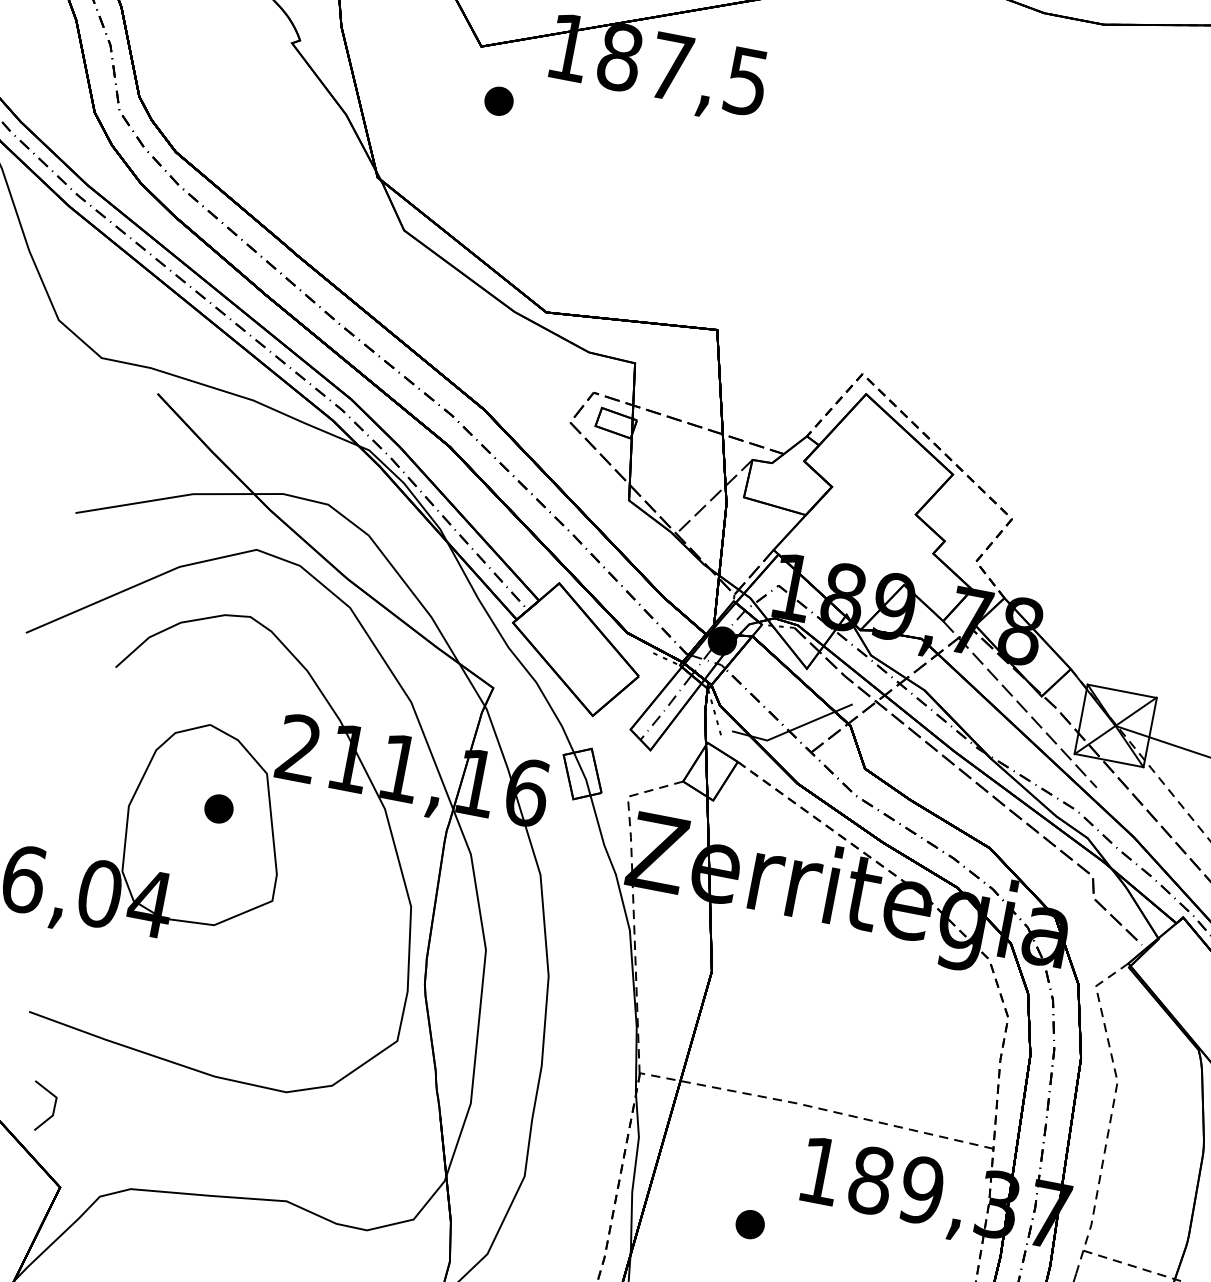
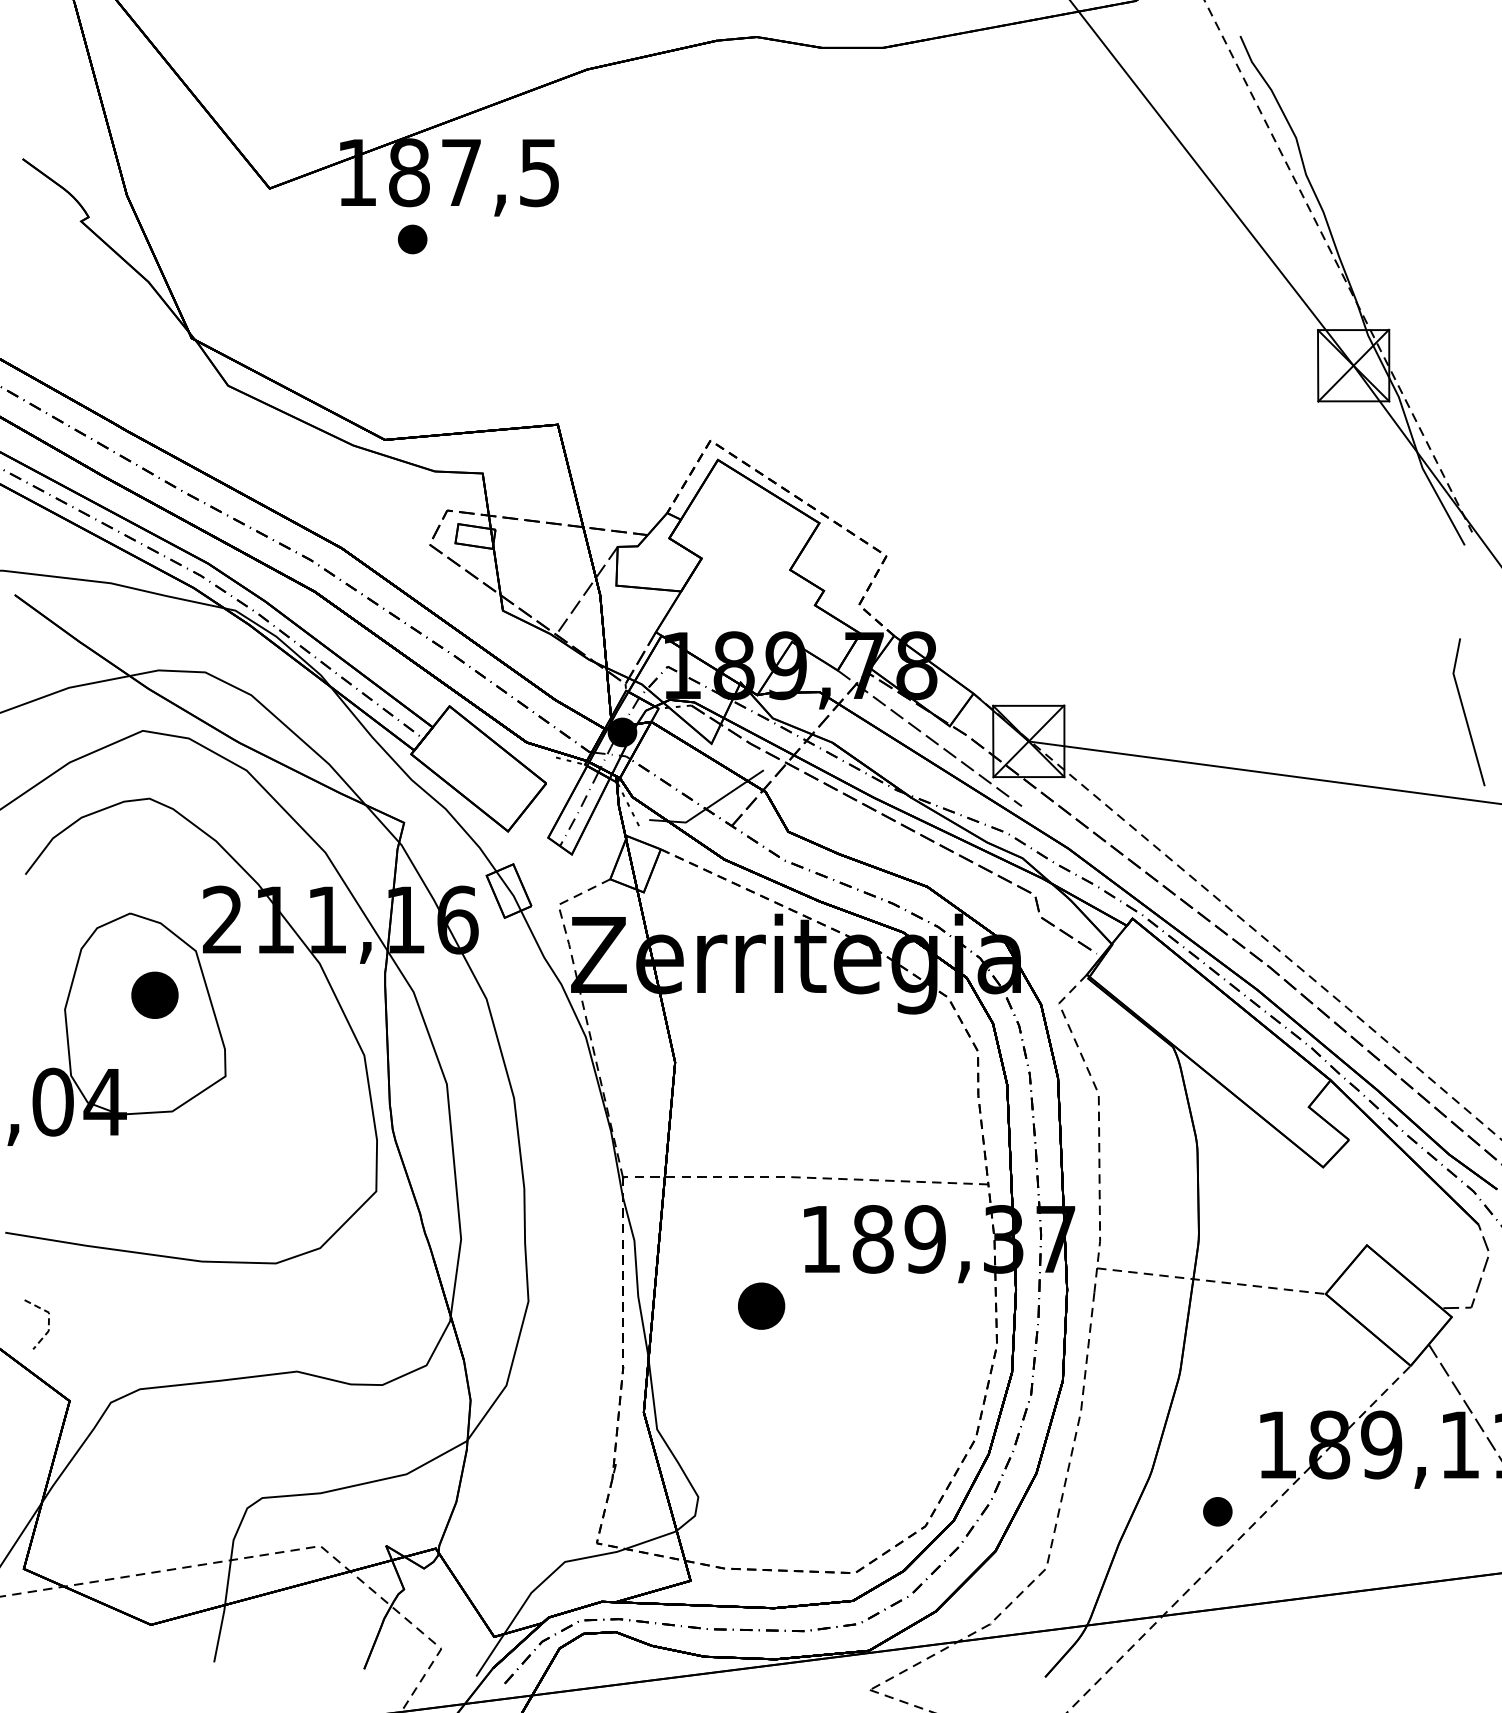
part: (498, 101) -> (412, 239), moved
part: (218, 808) -> (154, 994), size x1.6
line: (54, 1105) -> (48, 1320), solid -> dashed
part: (750, 1224) -> (761, 1305), size x1.6

